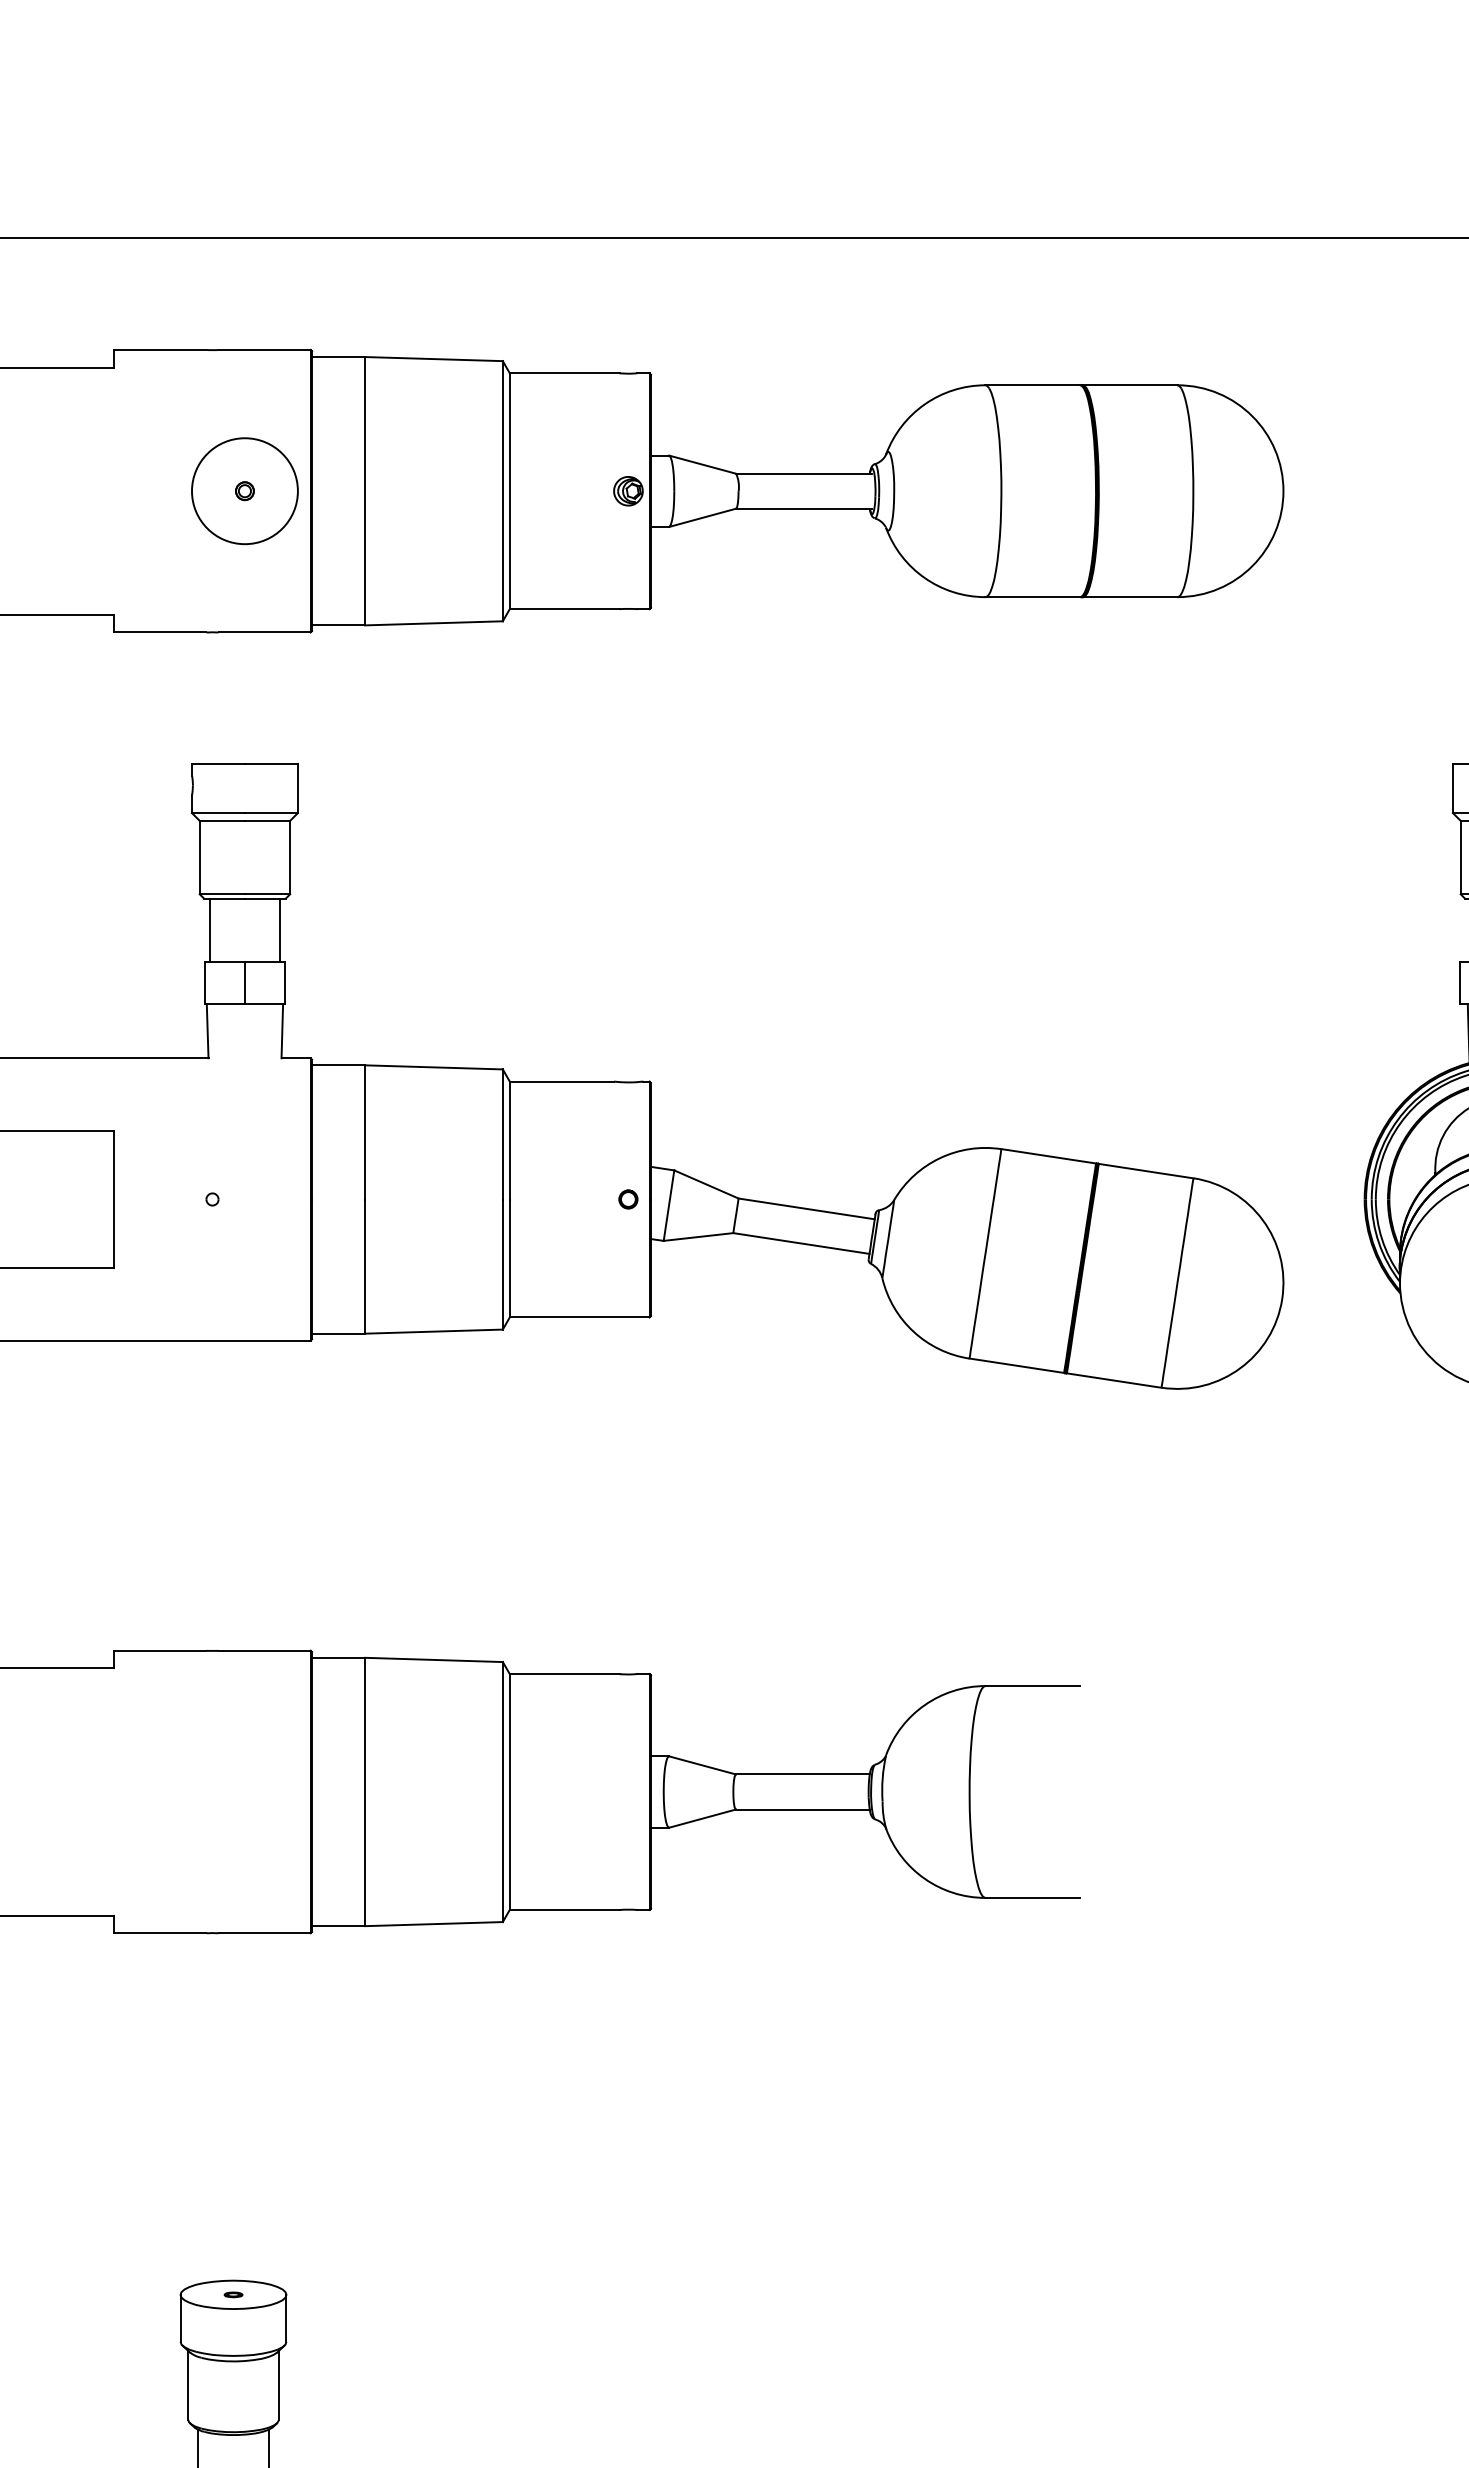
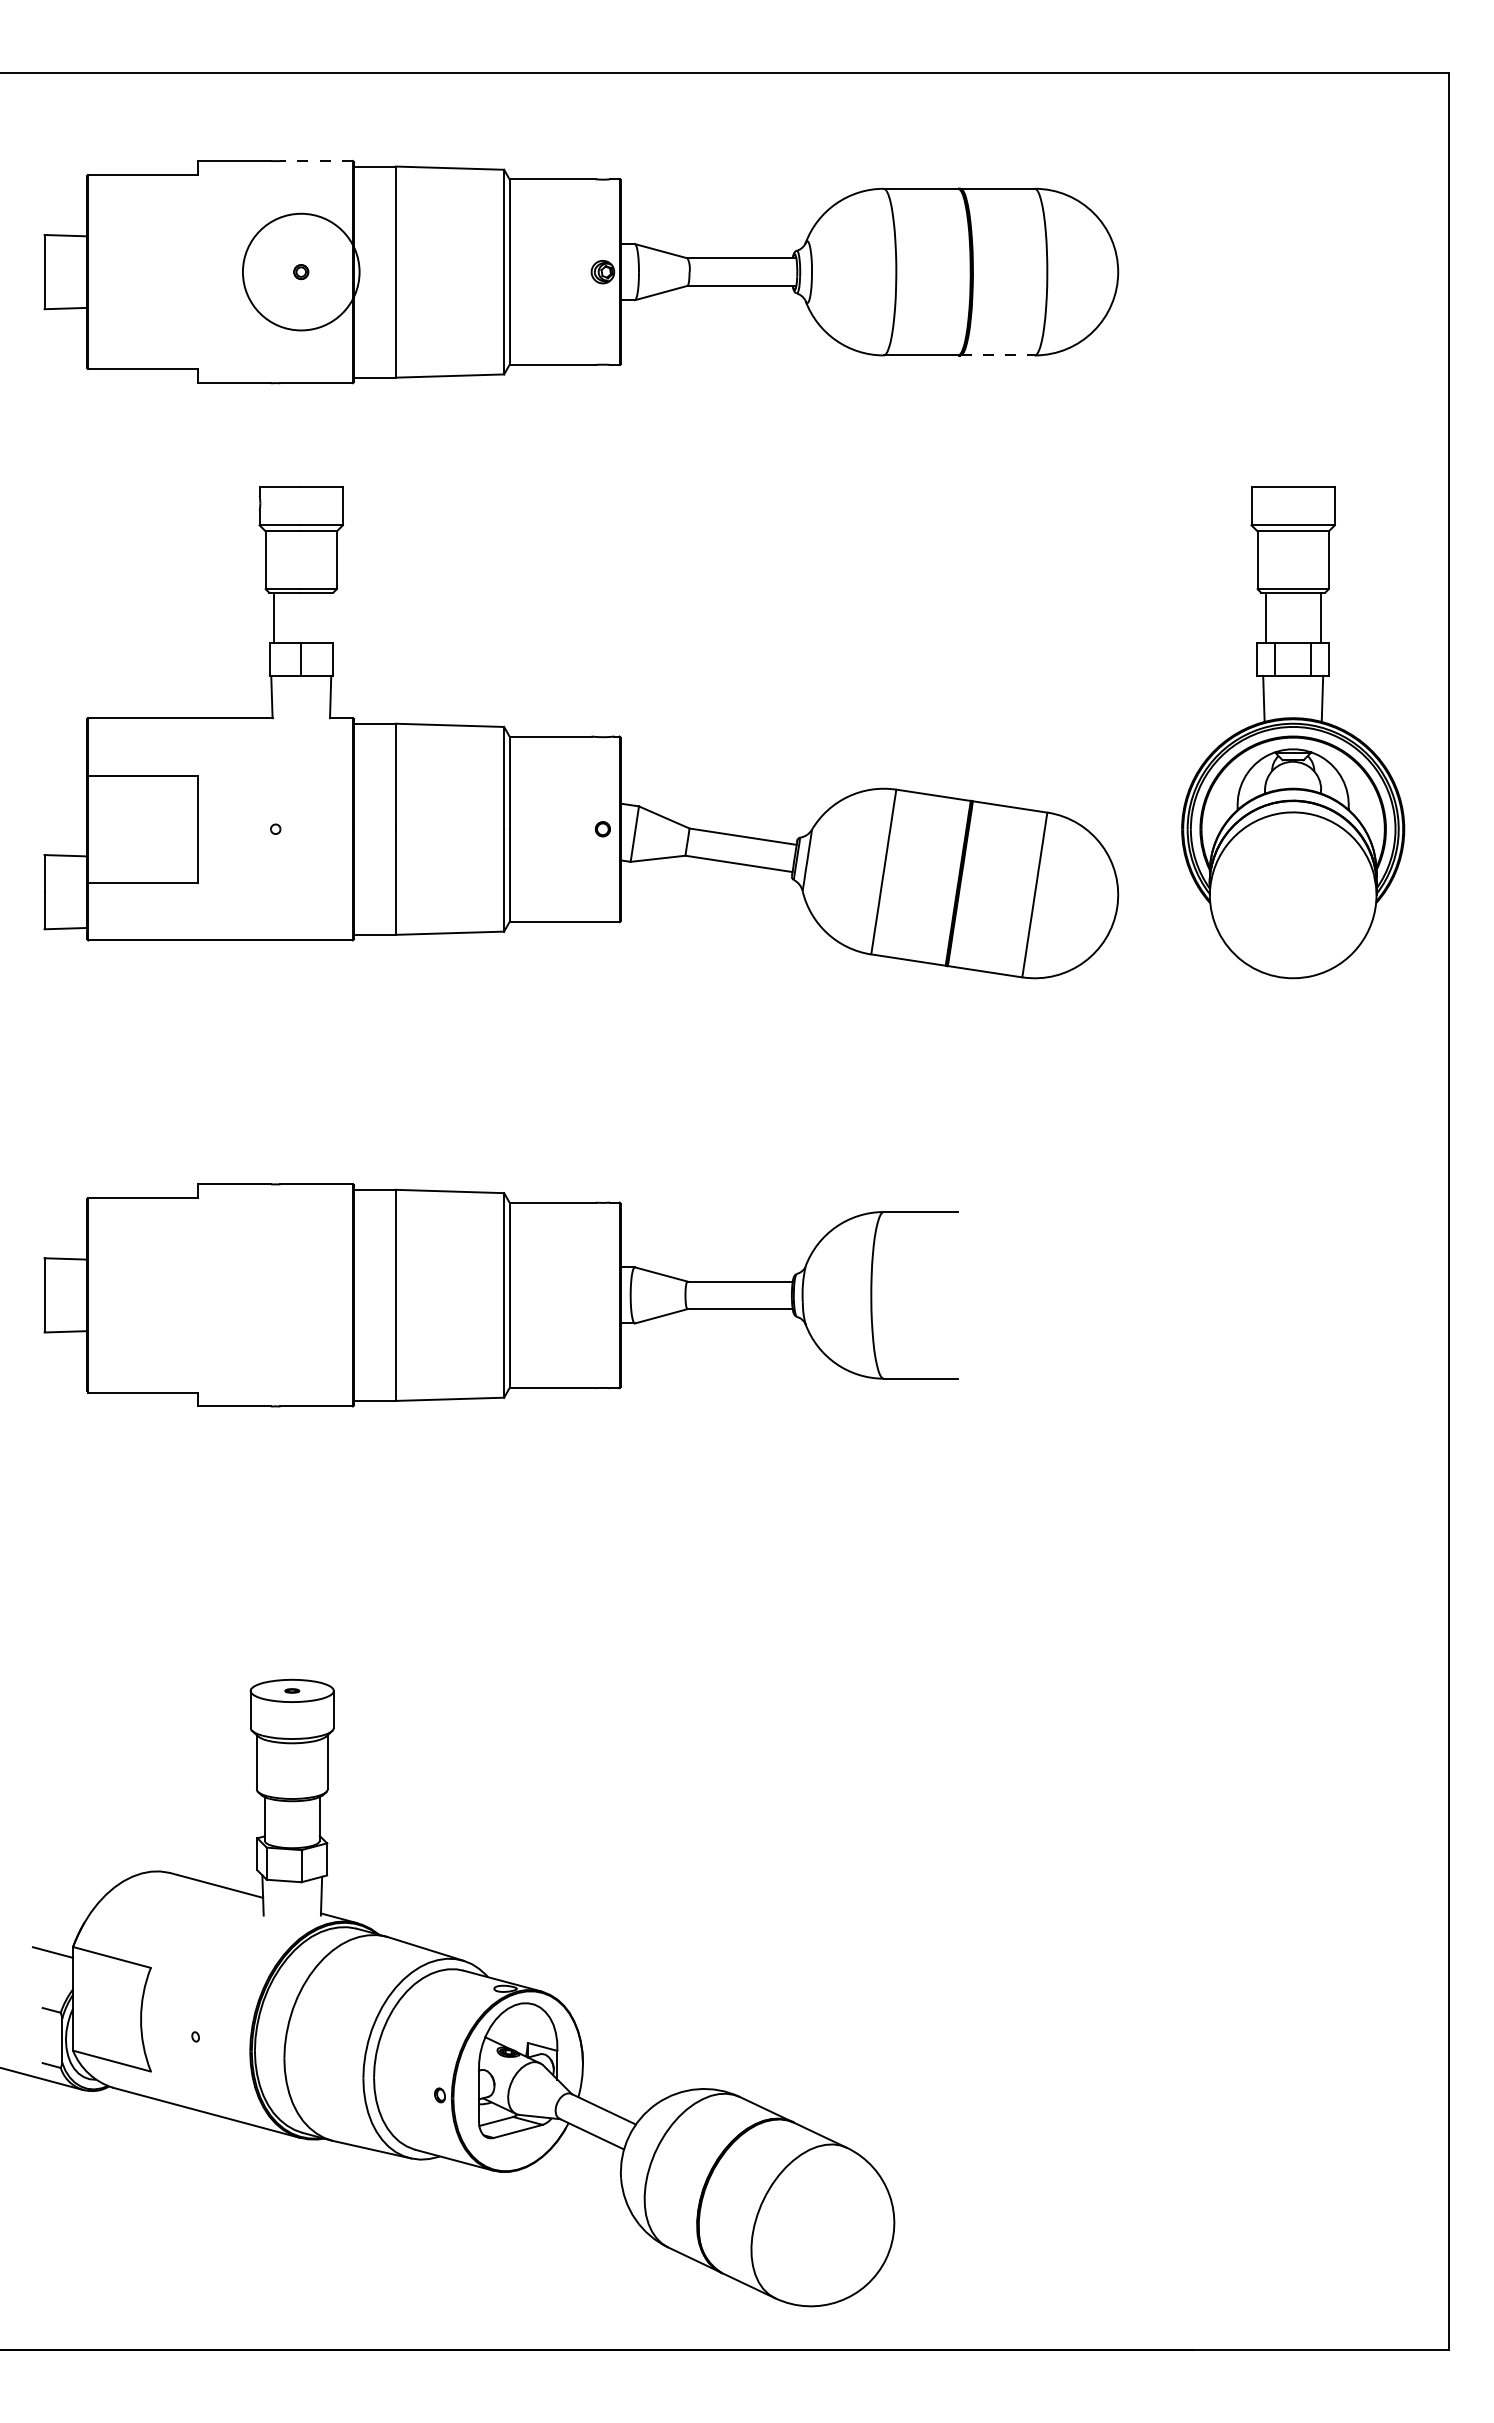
line: (264, 350) -> (316, 161), solid -> dashed
circle: (243, 490) -> (300, 271), size x1.4
line: (1131, 597) -> (998, 355), solid -> dashed
line: (279, 930) -> (328, 617), removed

